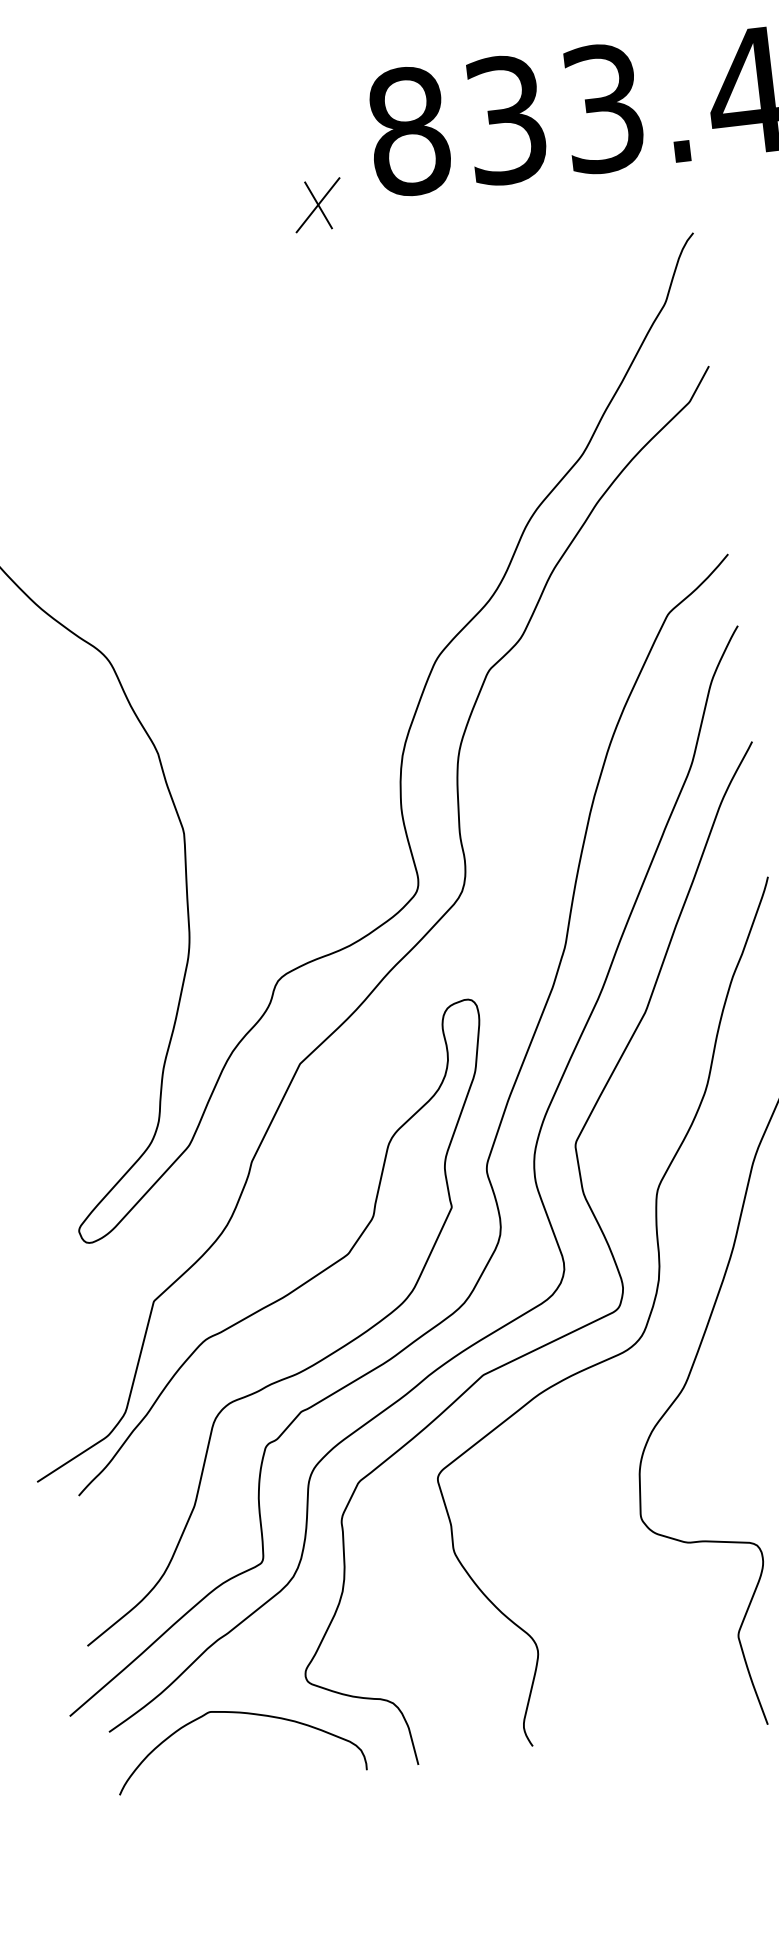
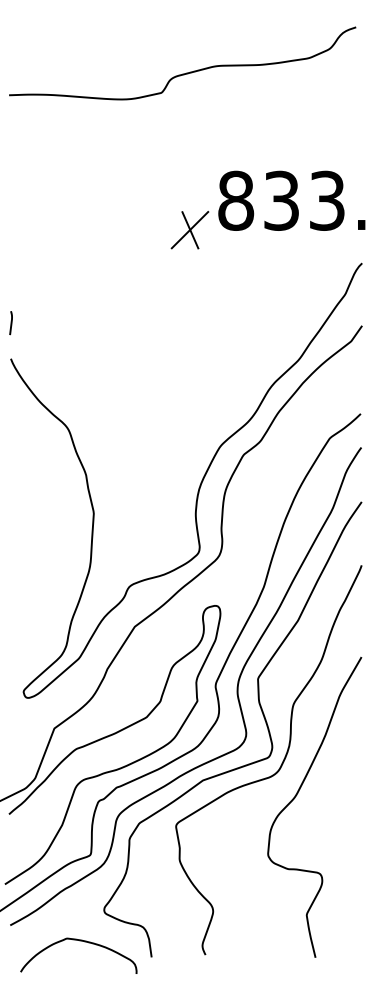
part: (316, 204) -> (189, 229), size x1.6
curve: (237, 1715) -> (79, 941), moved

